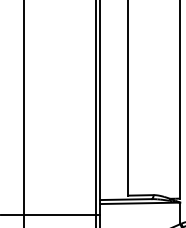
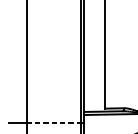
line: (60, 214) -> (53, 122), solid -> dashed

